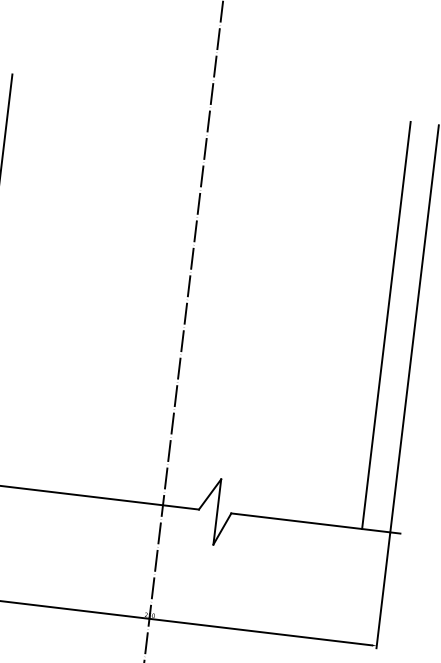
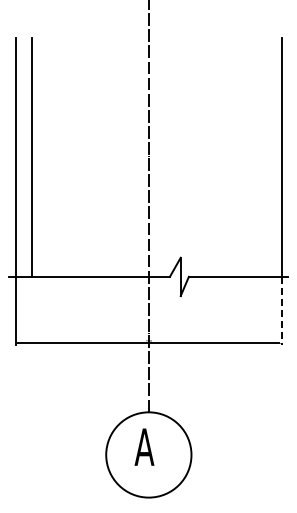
line: (386, 325) -> (265, 157), removed
line: (383, 591) -> (282, 311), solid -> dashed

